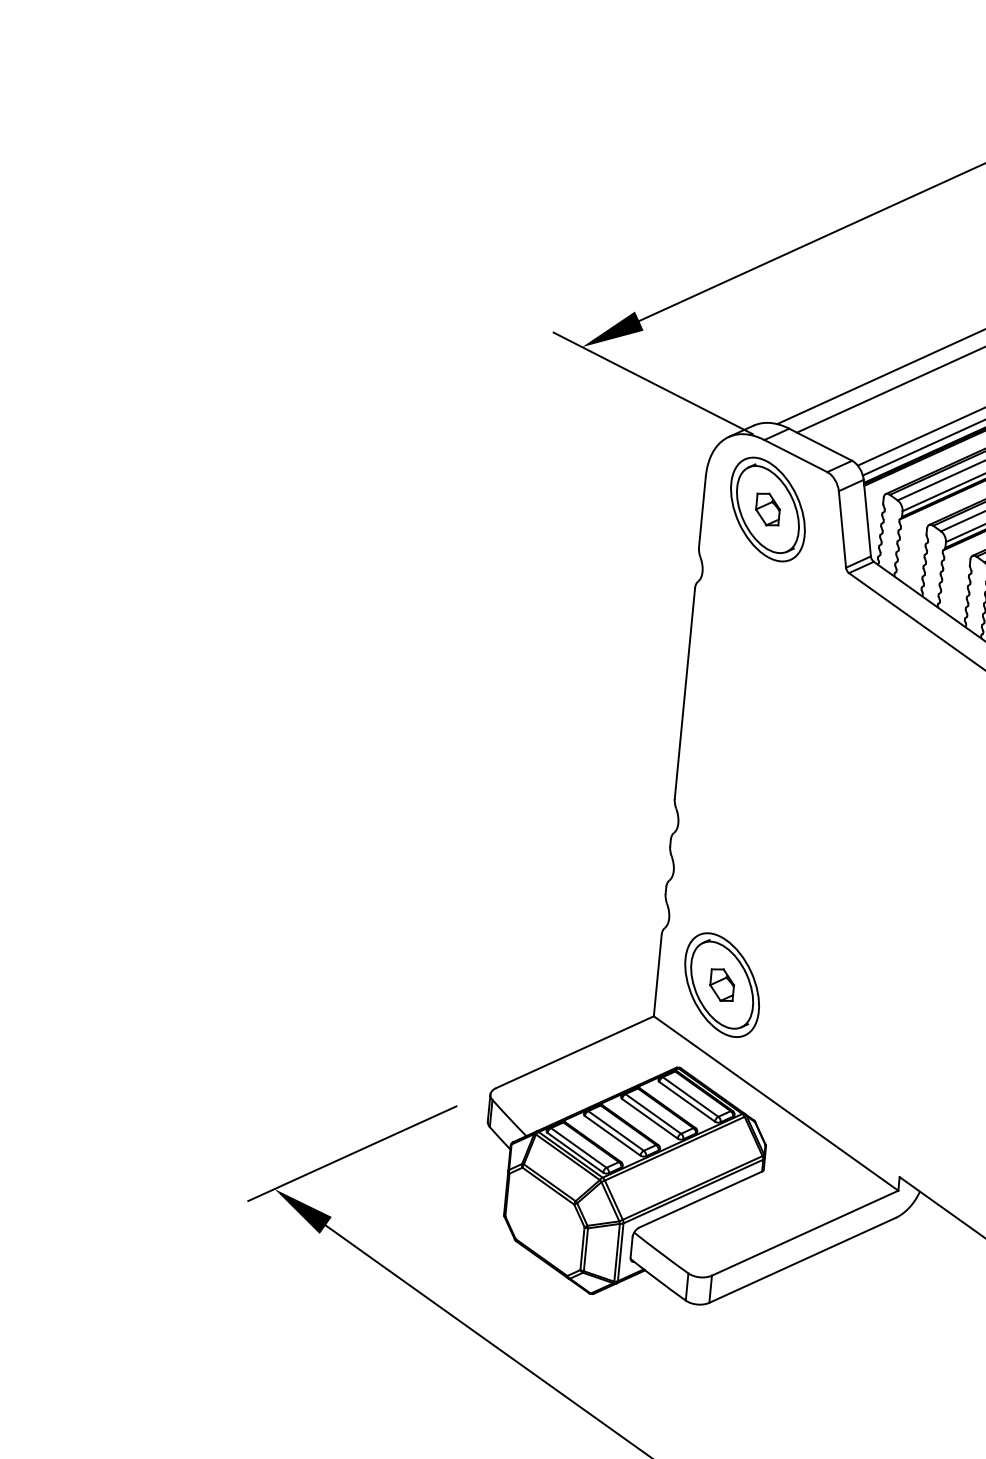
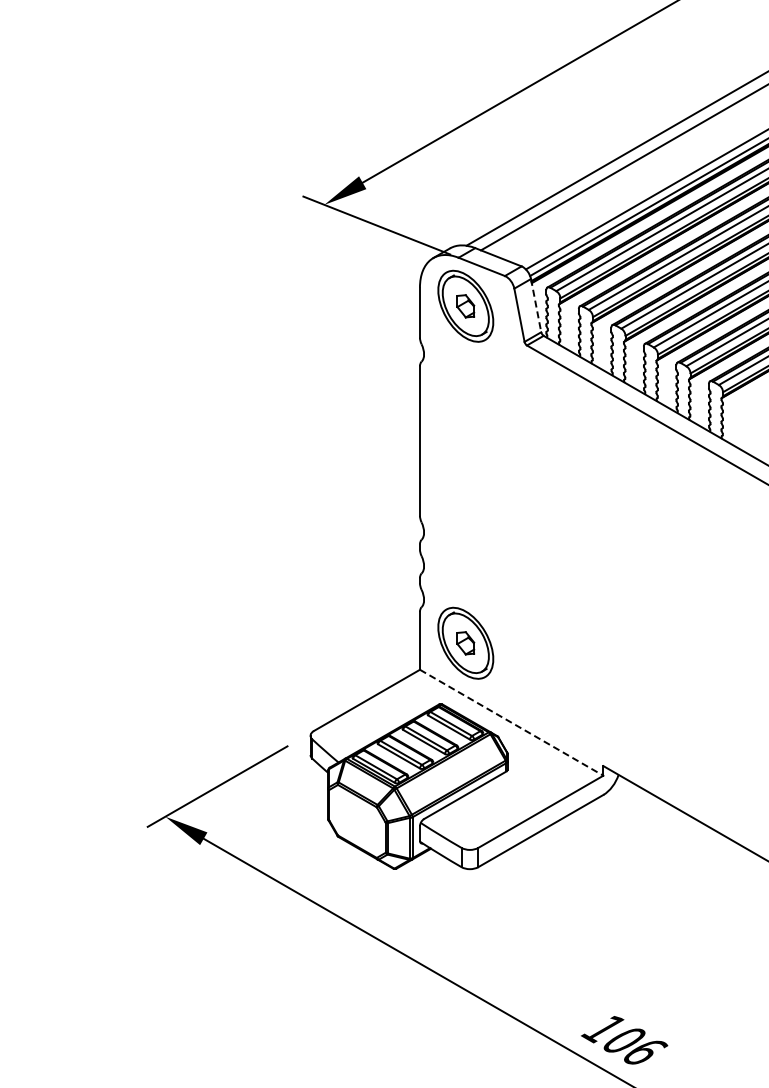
line: (867, 519) -> (536, 306), solid -> dashed
line: (775, 1103) -> (511, 722), solid -> dashed

